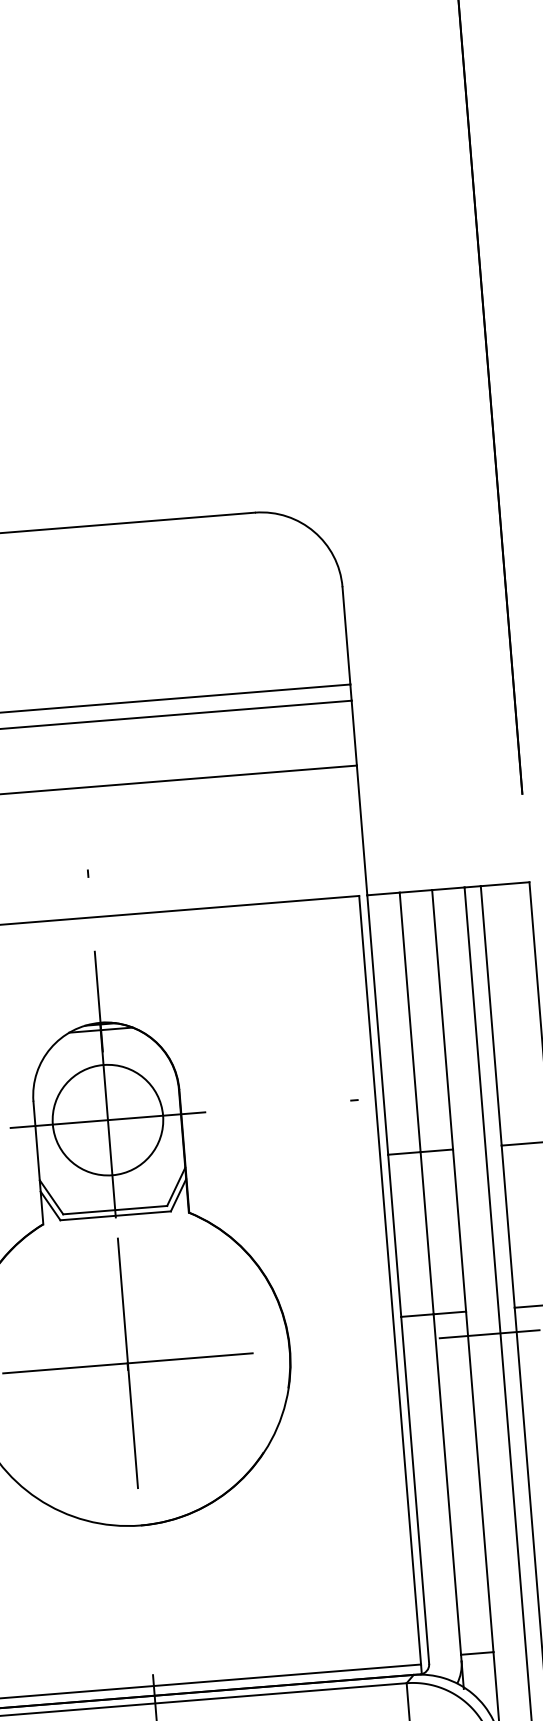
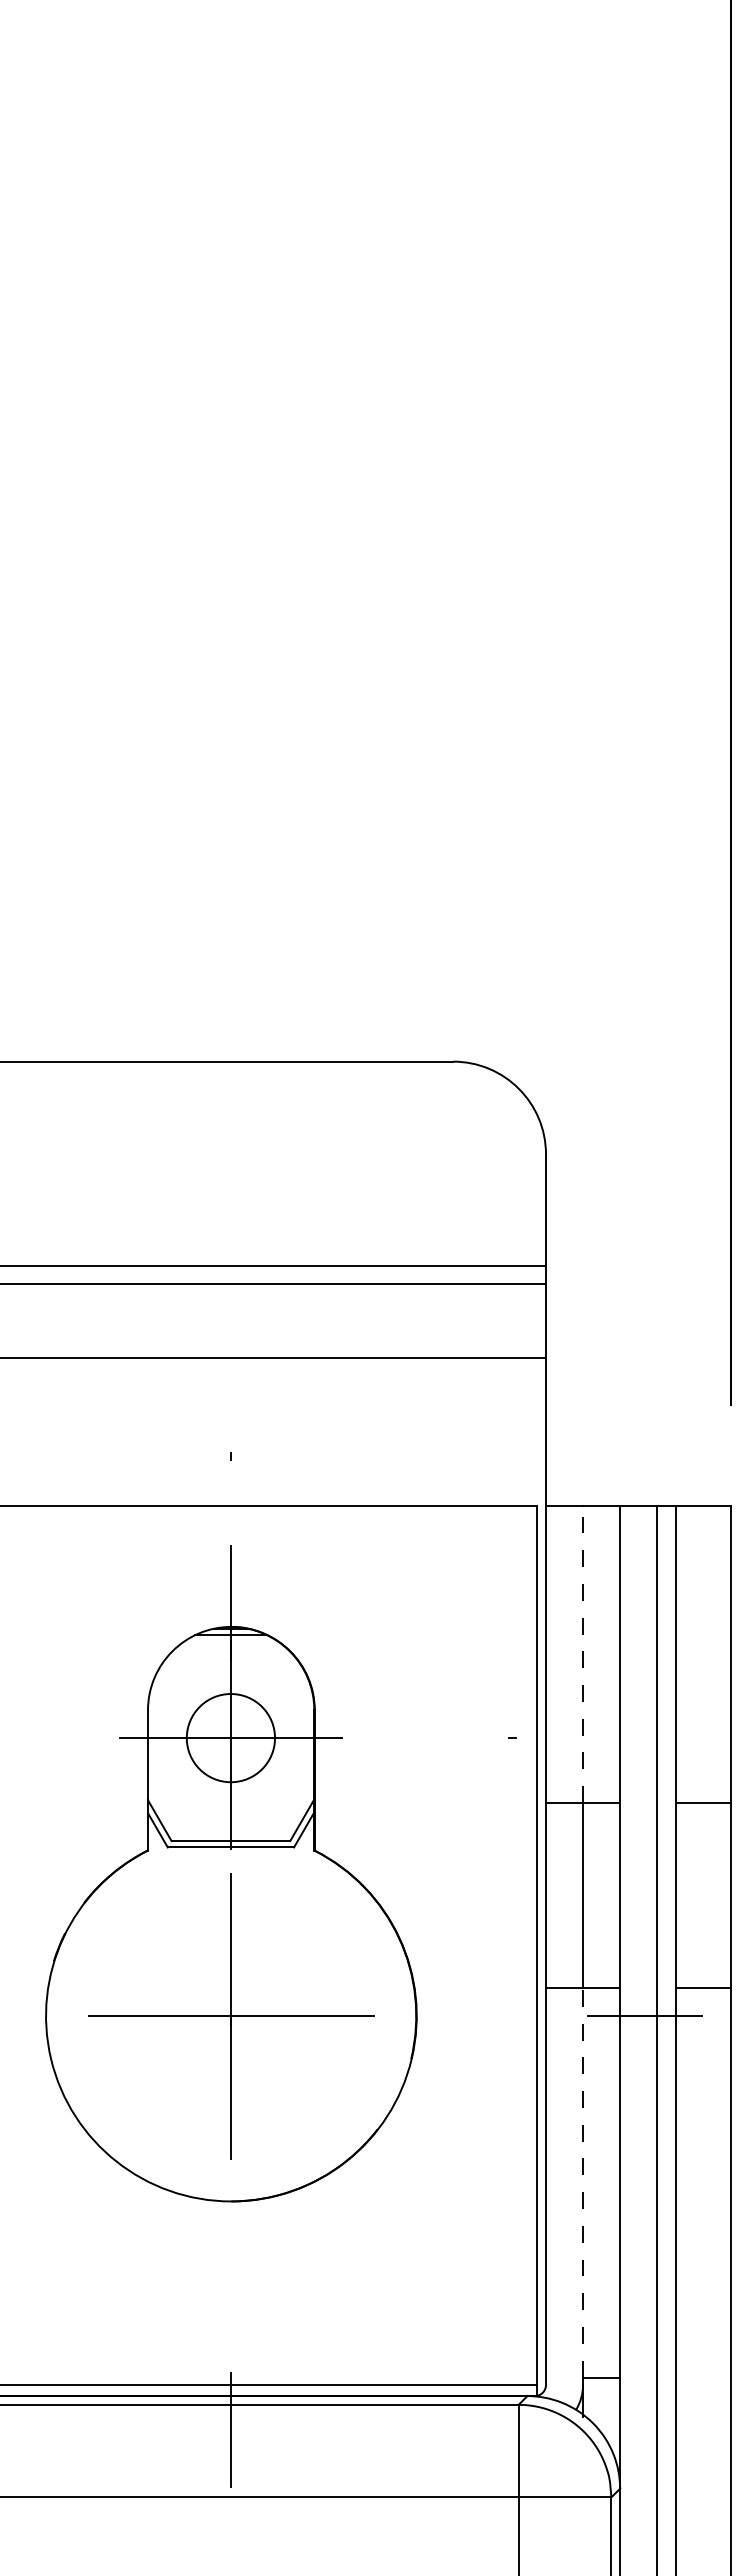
line: (410, 1022) -> (583, 1654), solid -> dashed
circle: (107, 1120) -> (230, 1738), size x0.7
line: (447, 1484) -> (583, 2182), solid -> dashed

